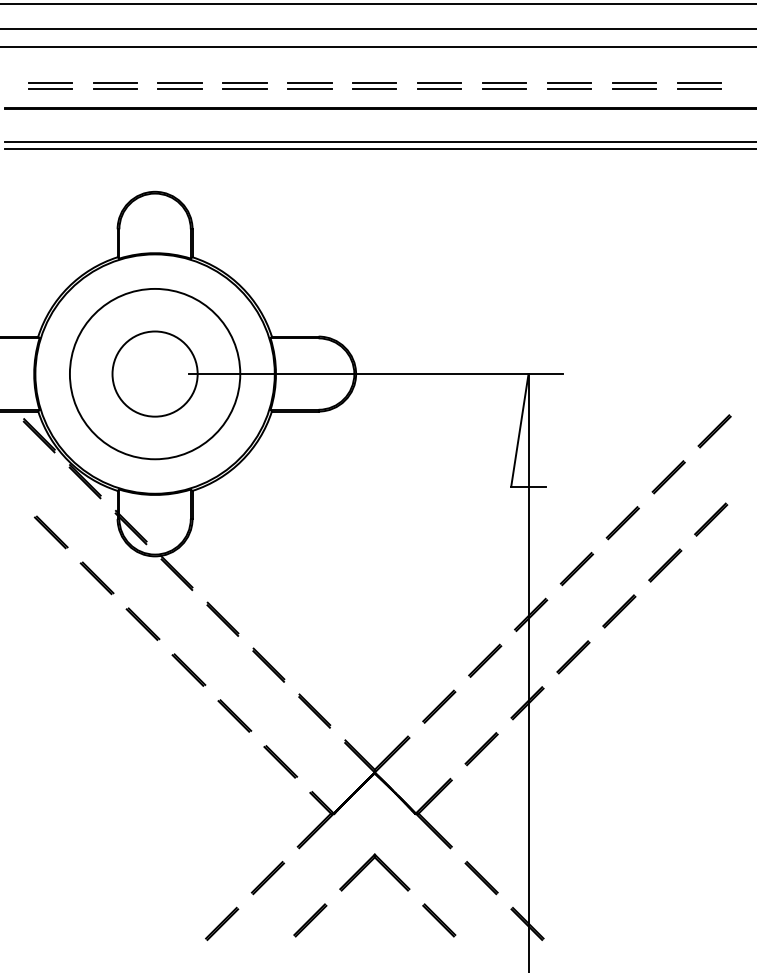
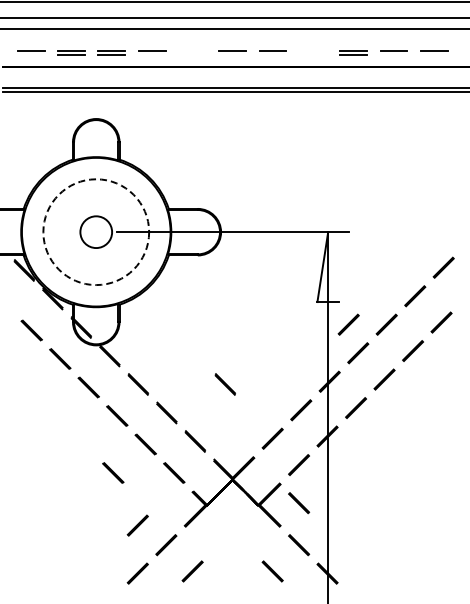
part: (310, 84) -> (192, 52), removed
part: (504, 84) -> (313, 52), removed
line: (49, 87) -> (30, 54), removed
line: (244, 87) -> (151, 54), removed
line: (374, 87) -> (232, 54), removed
line: (438, 87) -> (272, 54), removed
line: (633, 87) -> (393, 54), removed
line: (698, 87) -> (433, 54), removed
circle: (153, 372) -> (95, 231), size x0.6
circle: (155, 374) -> (96, 232), solid -> dashed
line: (561, 522) -> (348, 324), added
line: (361, 619) -> (224, 384), added
line: (182, 761) -> (113, 472), added
line: (482, 810) -> (299, 503), added
line: (221, 846) -> (137, 525), added
part: (374, 872) -> (232, 541), removed

